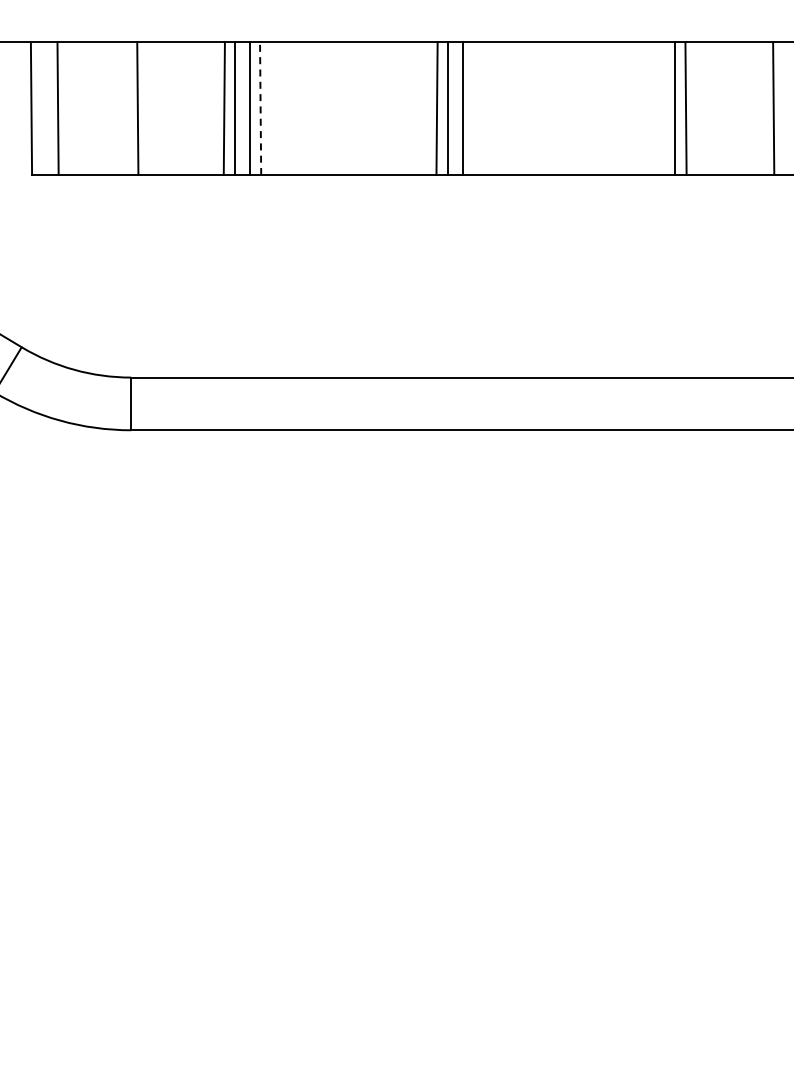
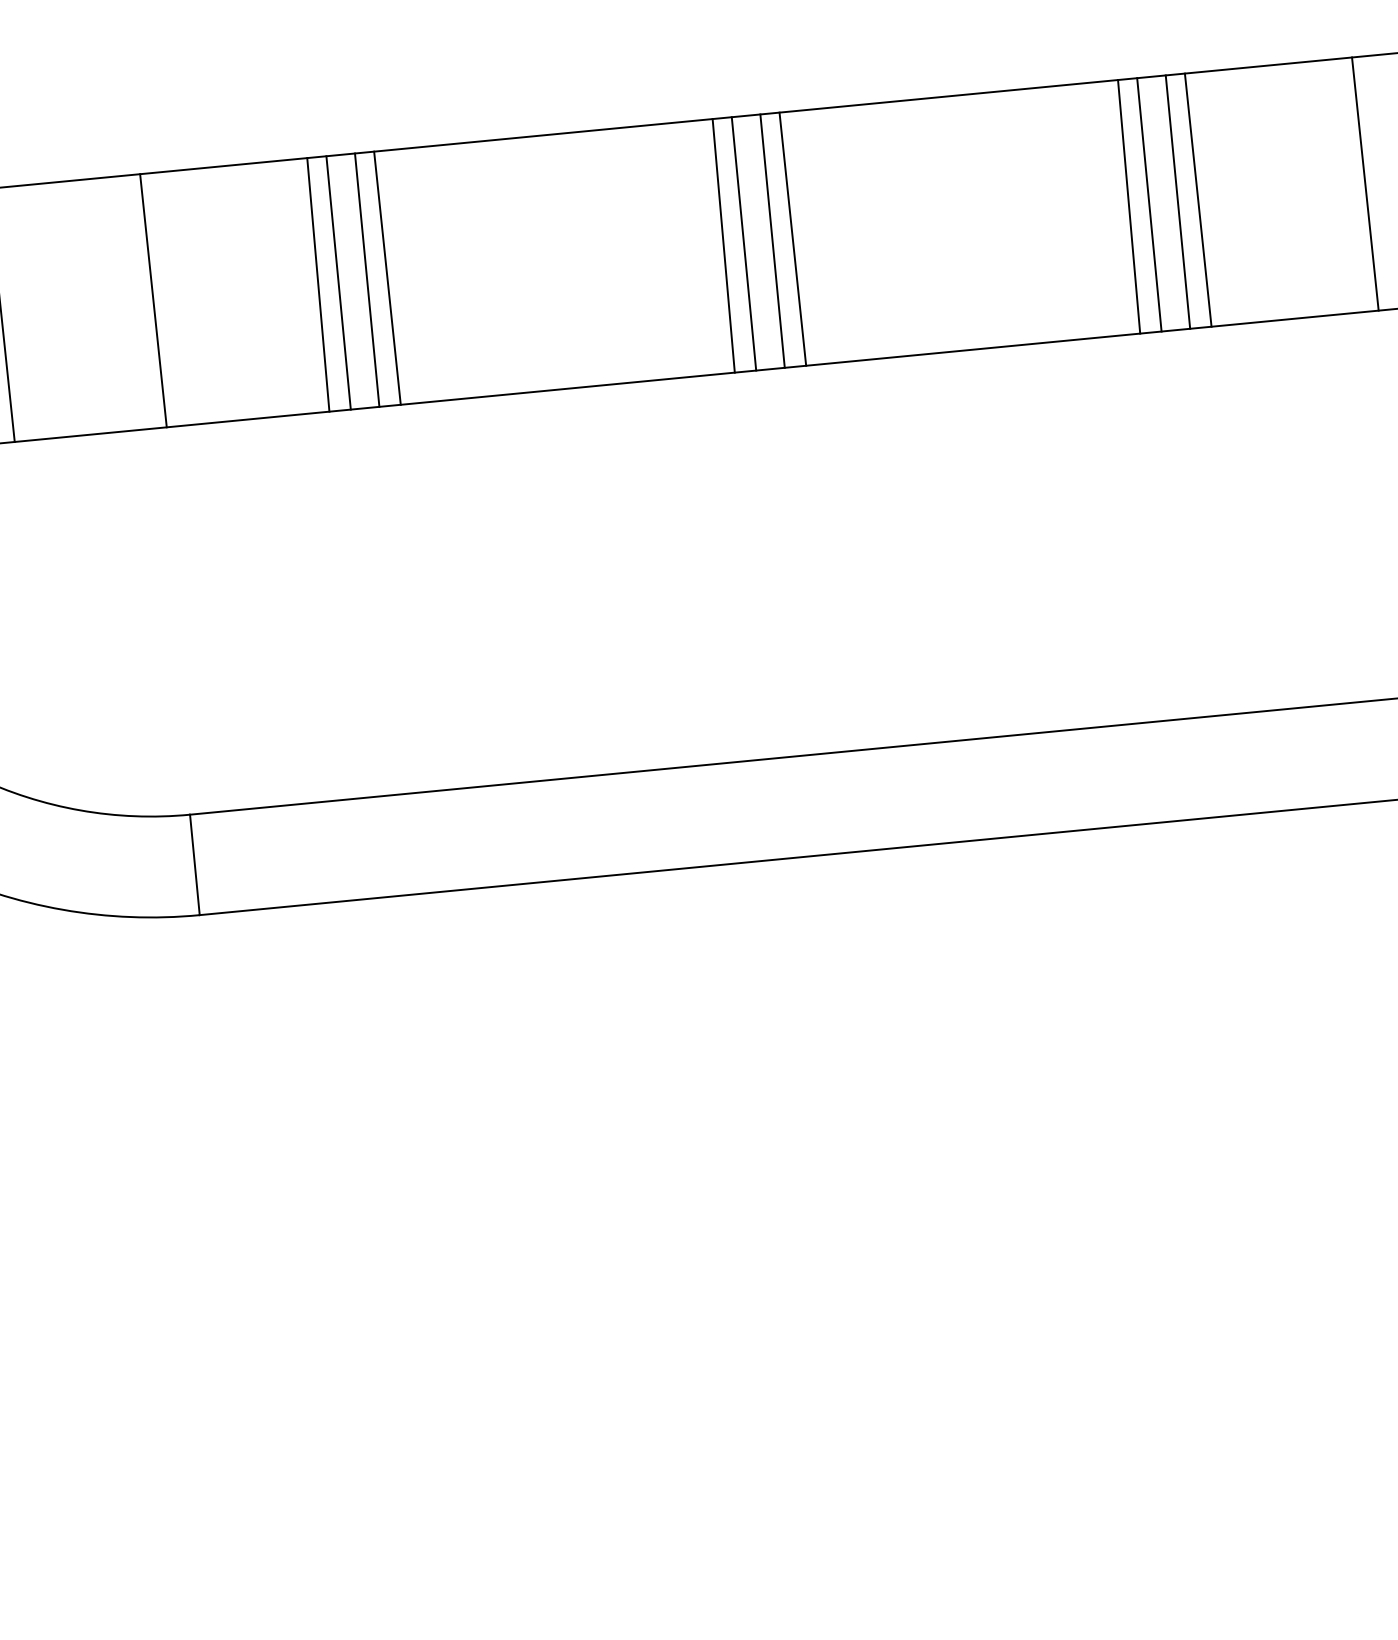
line: (260, 108) -> (387, 278), dashed -> solid
line: (472, 108) -> (791, 239), added
line: (649, 108) -> (1128, 206), added
line: (660, 108) -> (1149, 204), added

